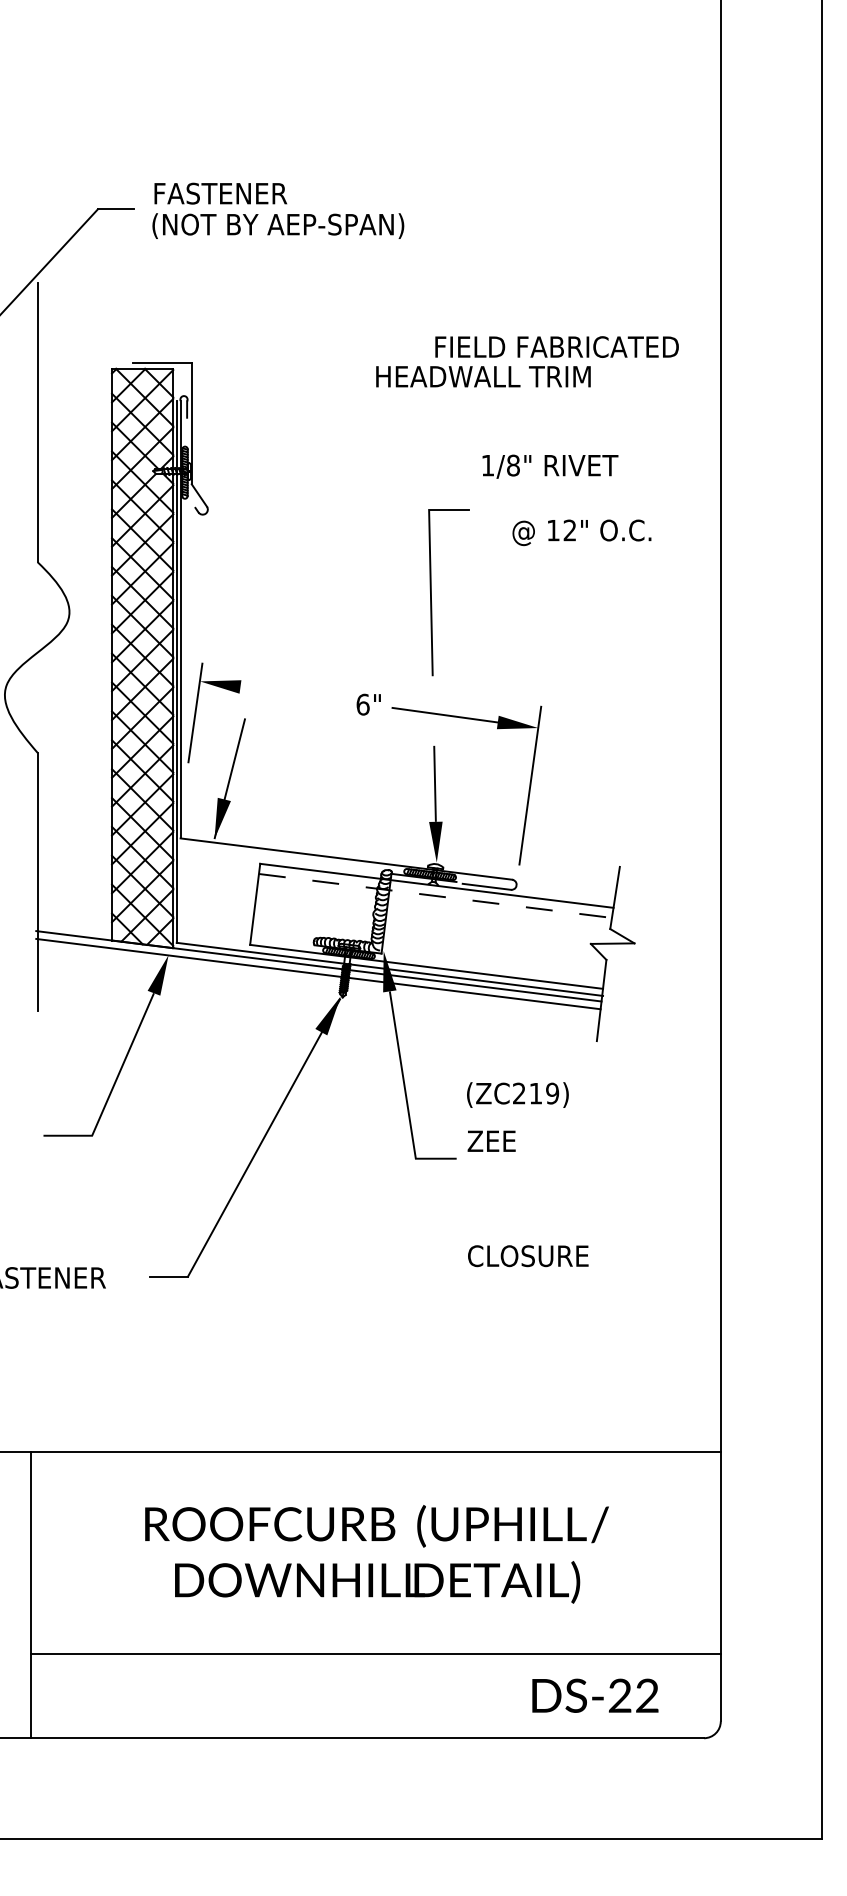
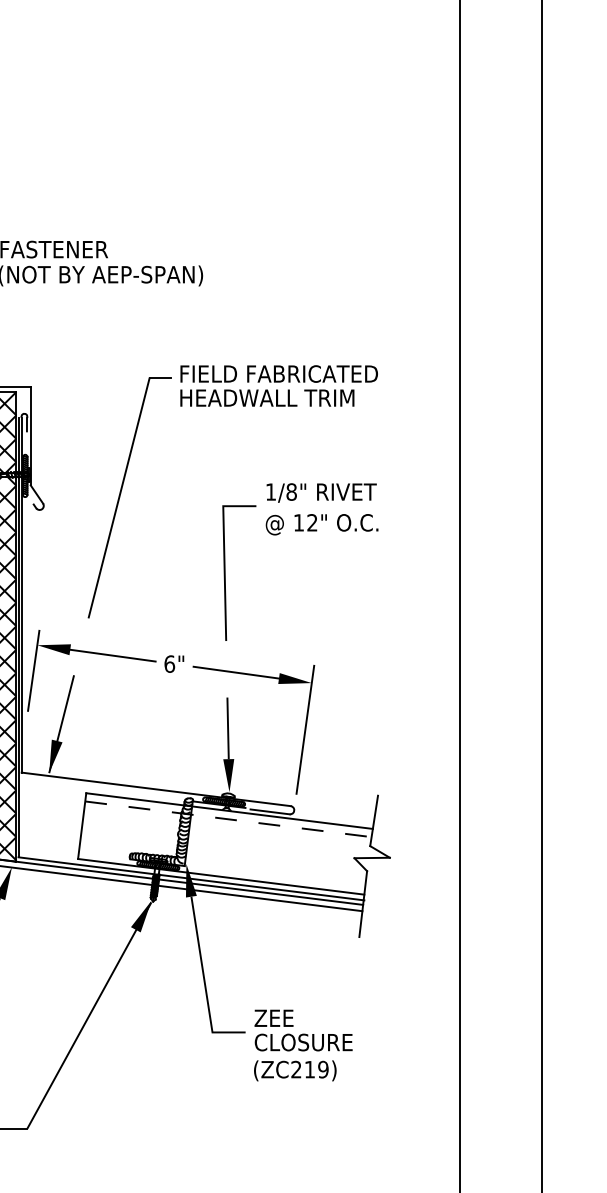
text: (556, 346) -> (278, 373), moved
text: (550, 466) -> (321, 492), moved
part: (302, 497) -> (120, 496), added
text: (581, 532) -> (321, 524), moved
line: (292, 693) -> (112, 655), added
text: (517, 1094) -> (294, 1070), moved
text: (528, 1256) -> (303, 1042), moved

